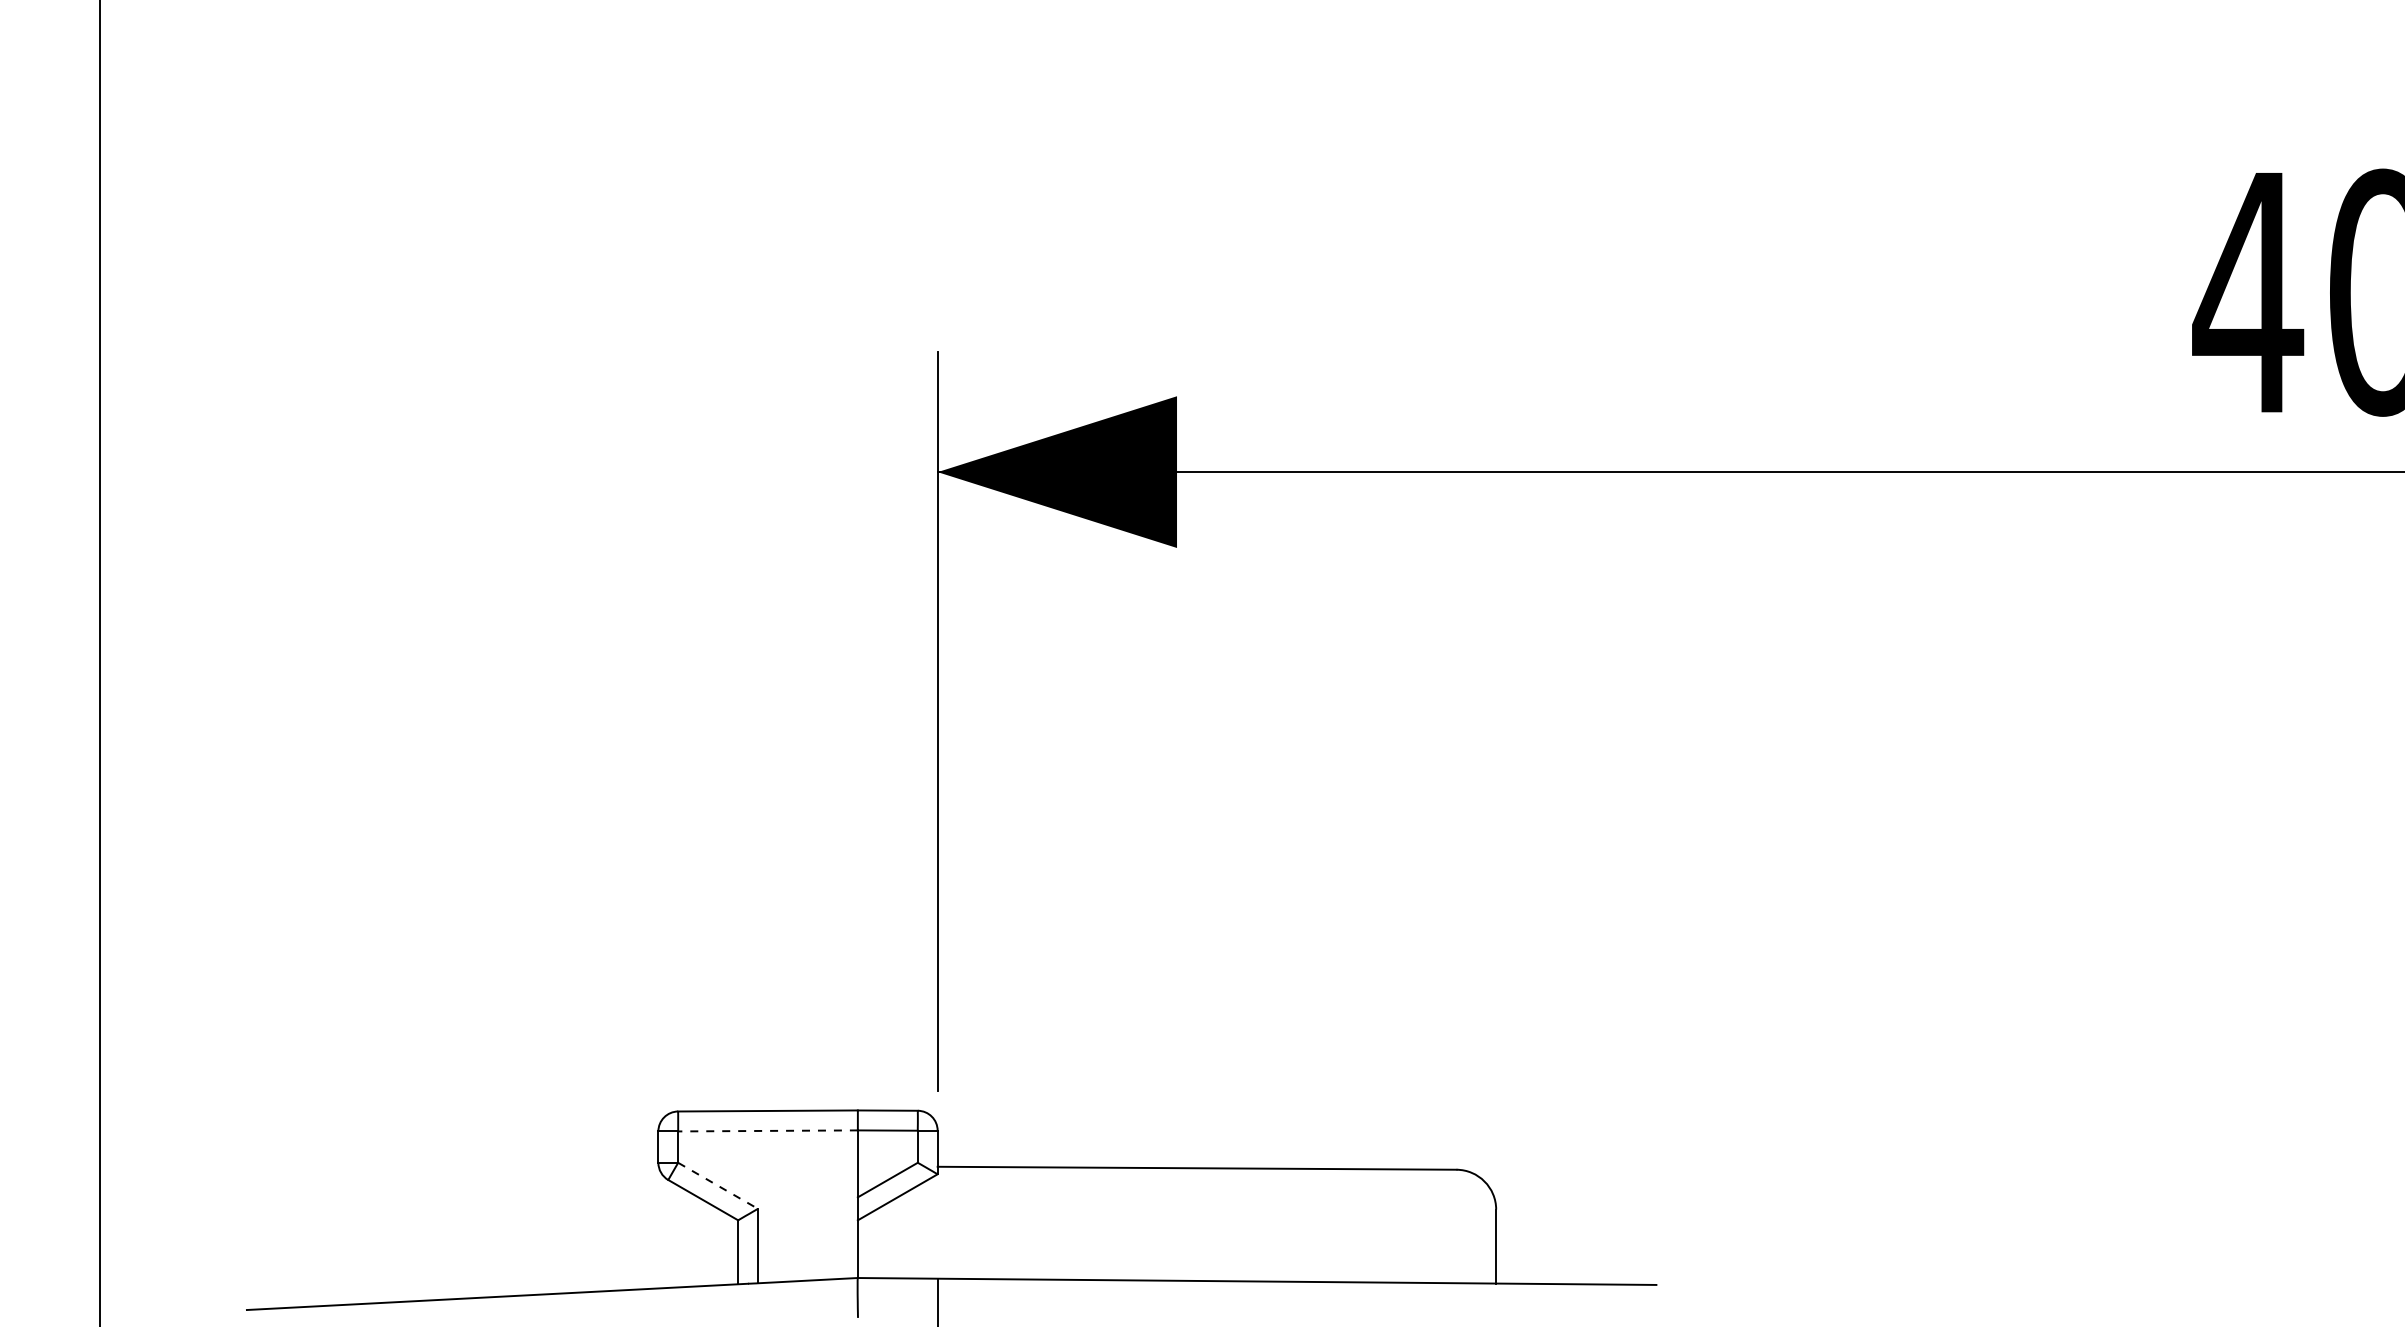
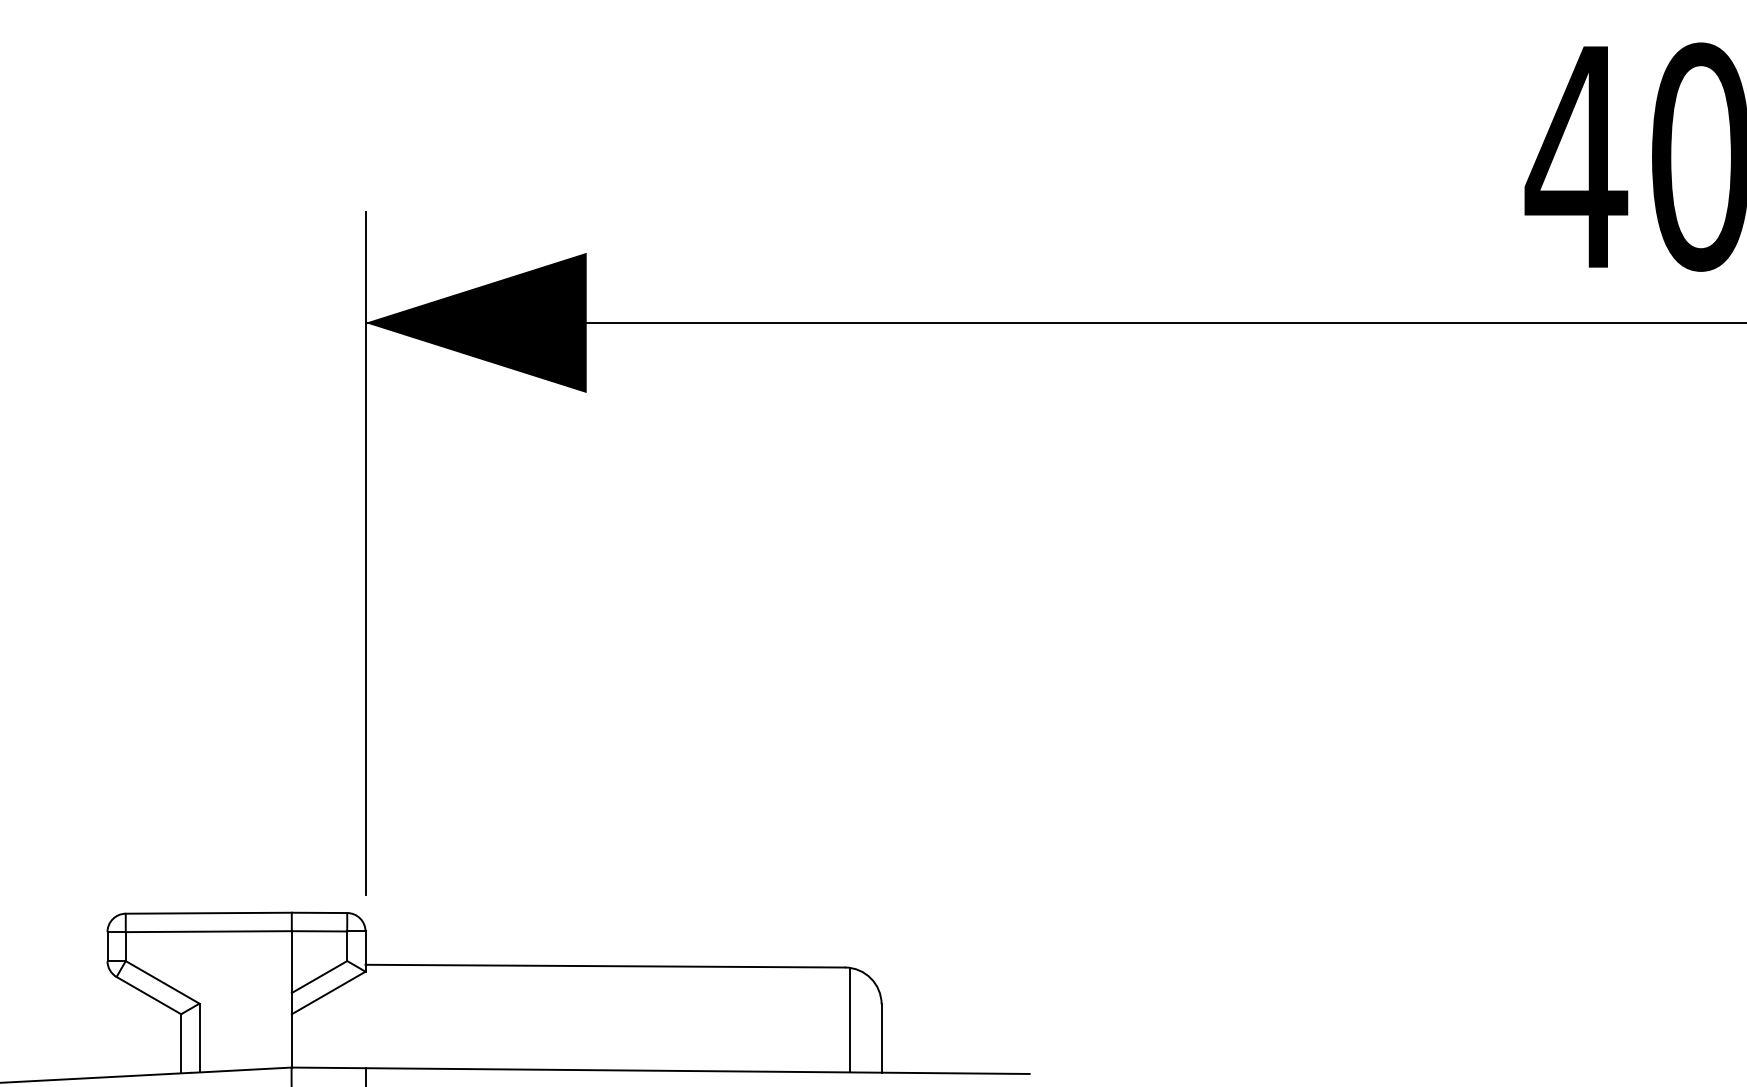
line: (768, 1130) -> (209, 931), dashed -> solid
line: (718, 1186) -> (163, 983), dashed -> solid
line: (1462, 1226) -> (850, 1019), added

